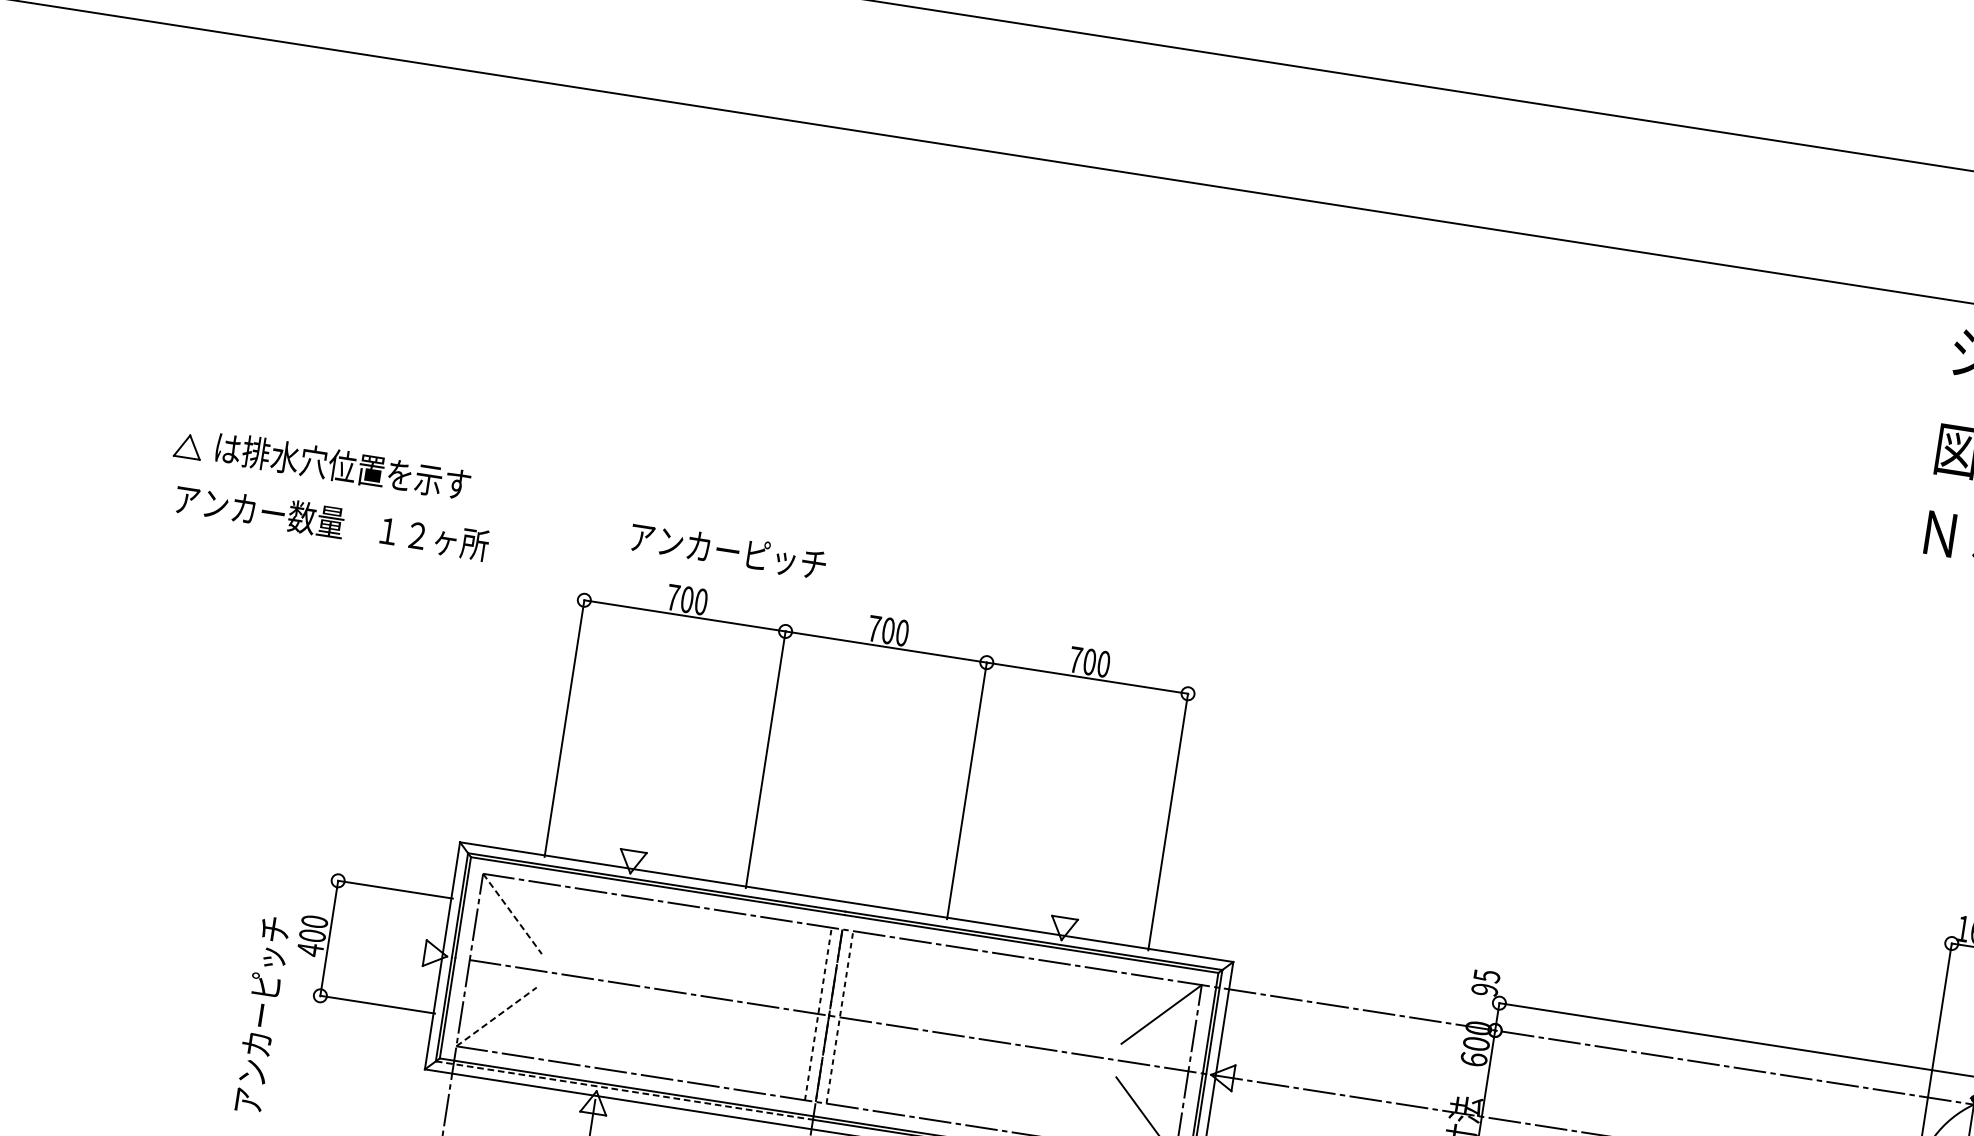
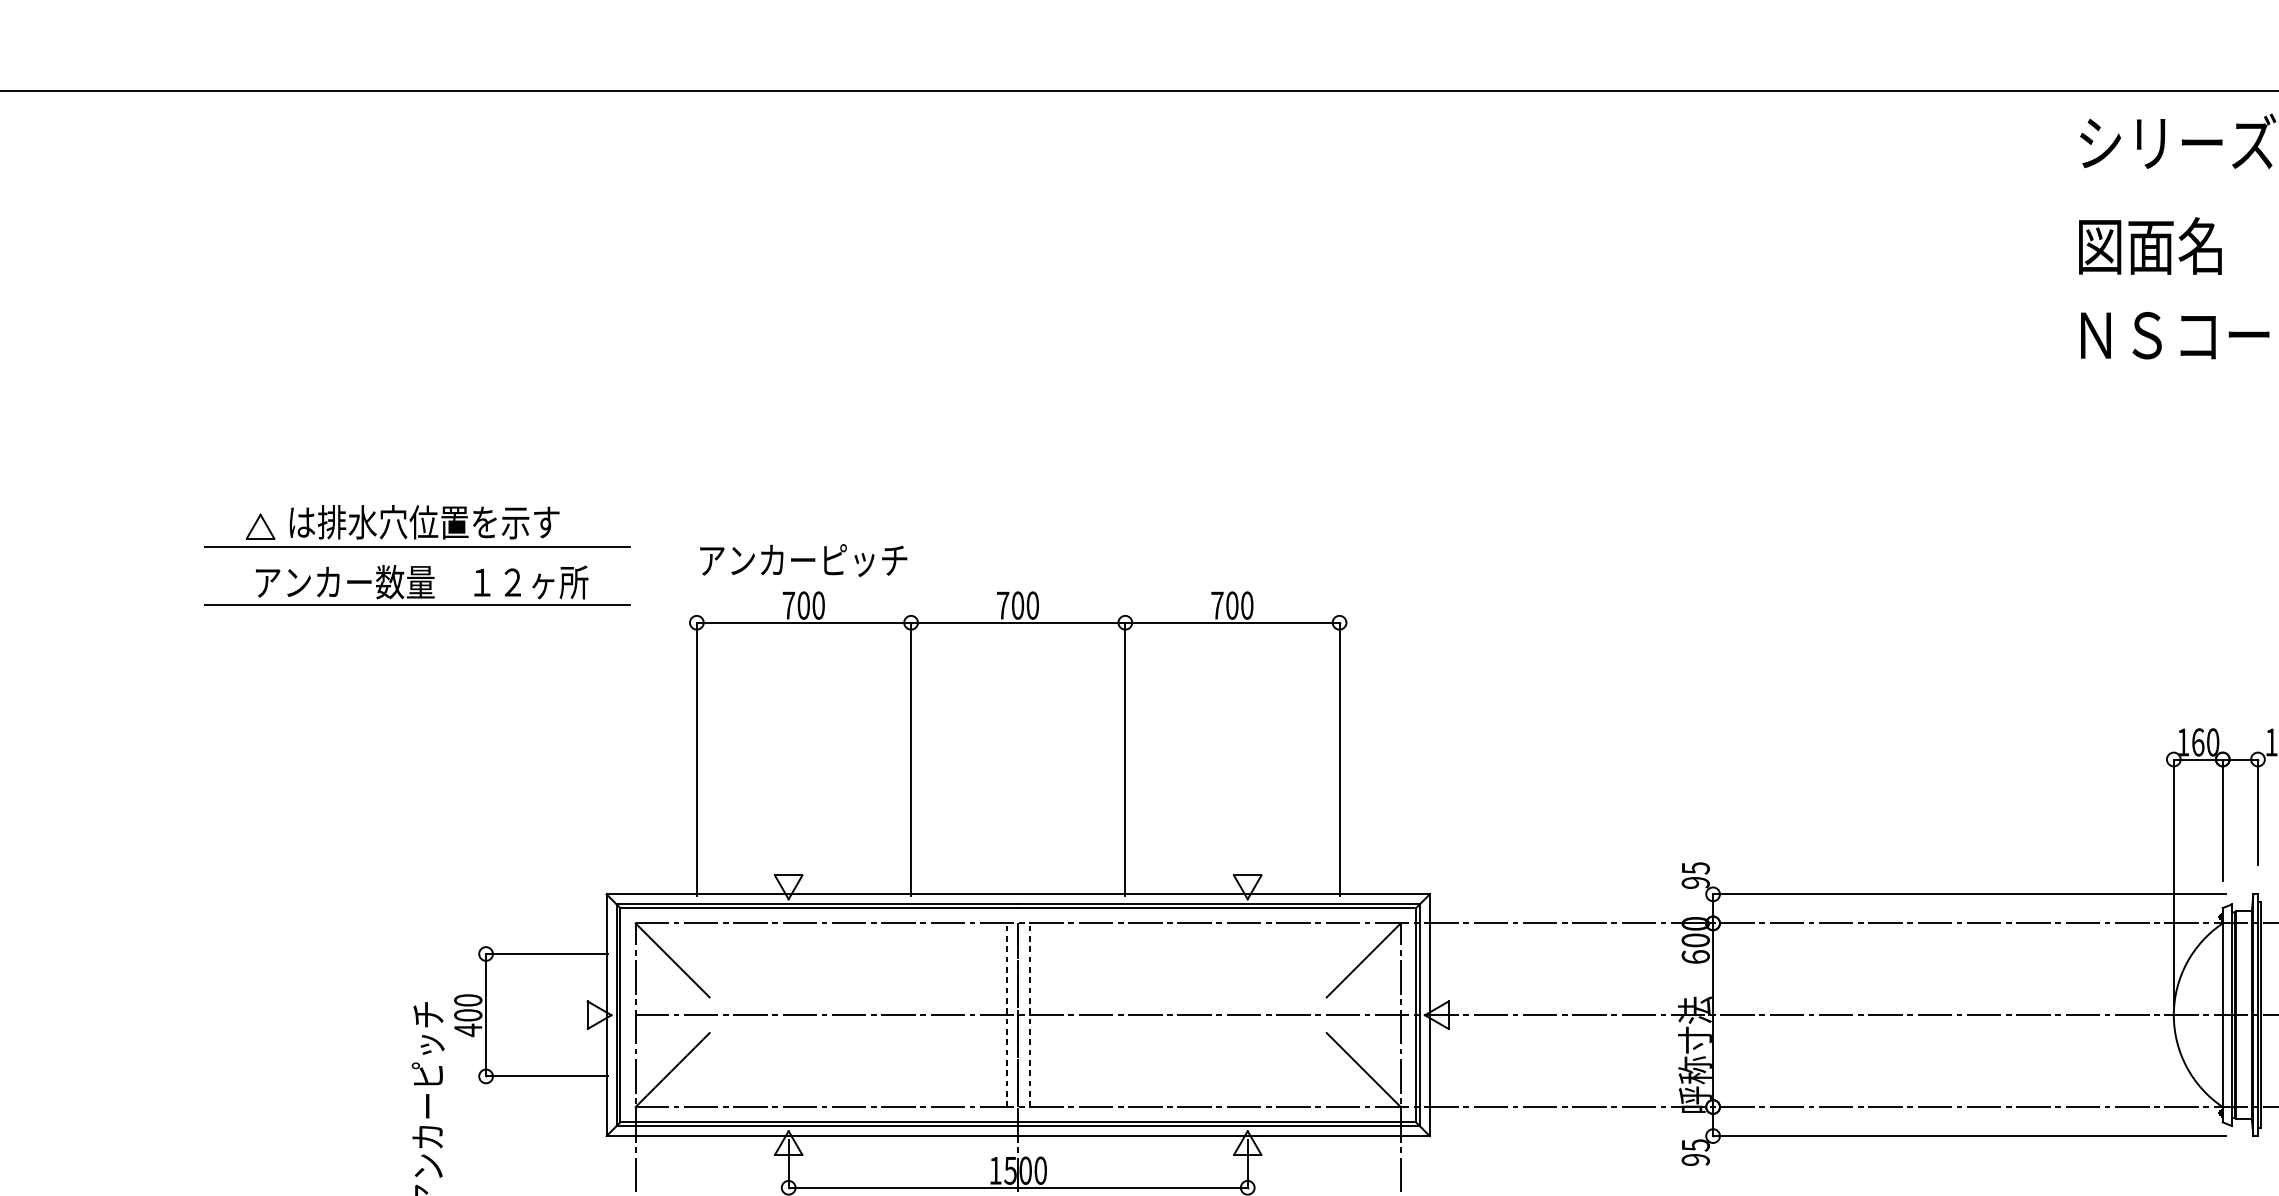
line: (332, 489) -> (417, 547), added
line: (324, 543) -> (417, 605), added
text: (728, 551) -> (803, 560), moved
line: (513, 914) -> (673, 960), dashed -> solid
line: (497, 1016) -> (673, 1069), dashed -> solid
line: (624, 1091) -> (817, 1126), dashed -> solid

